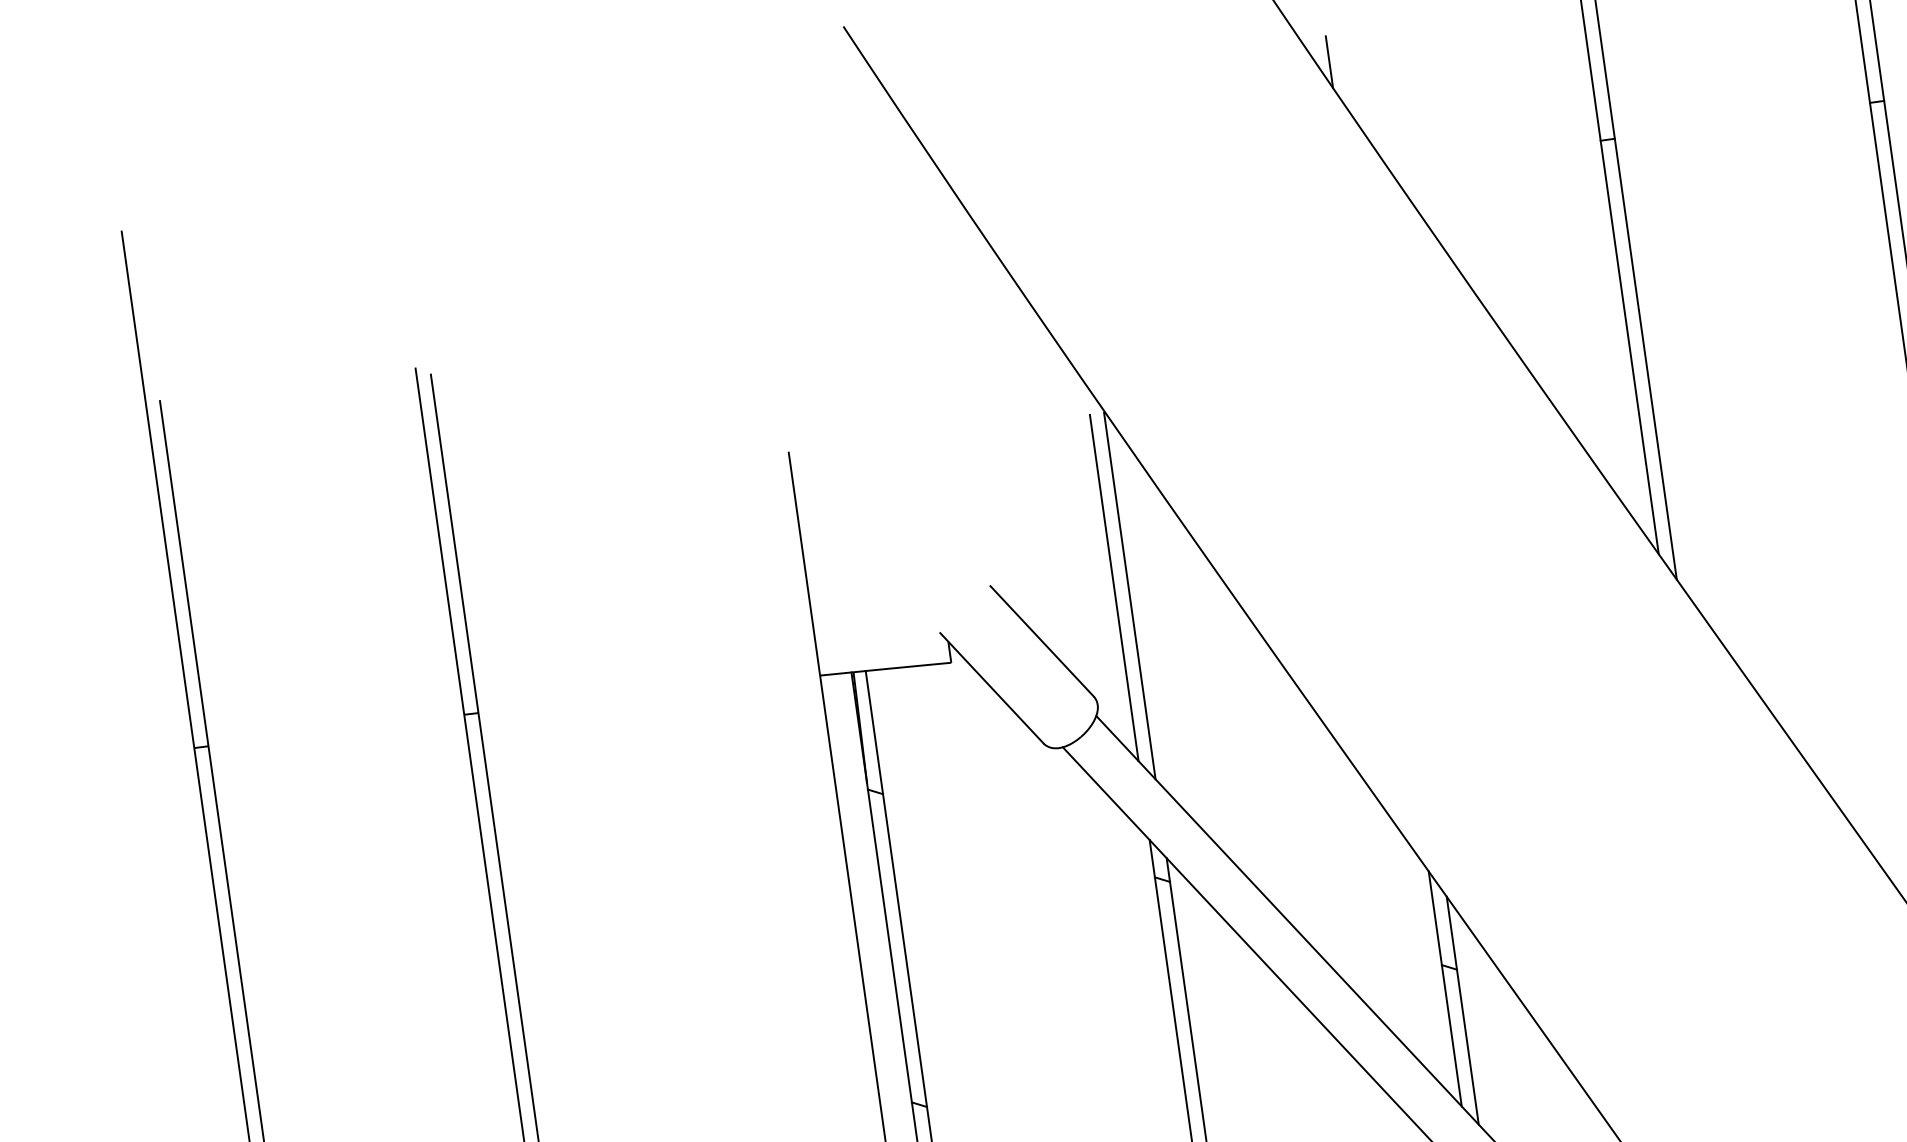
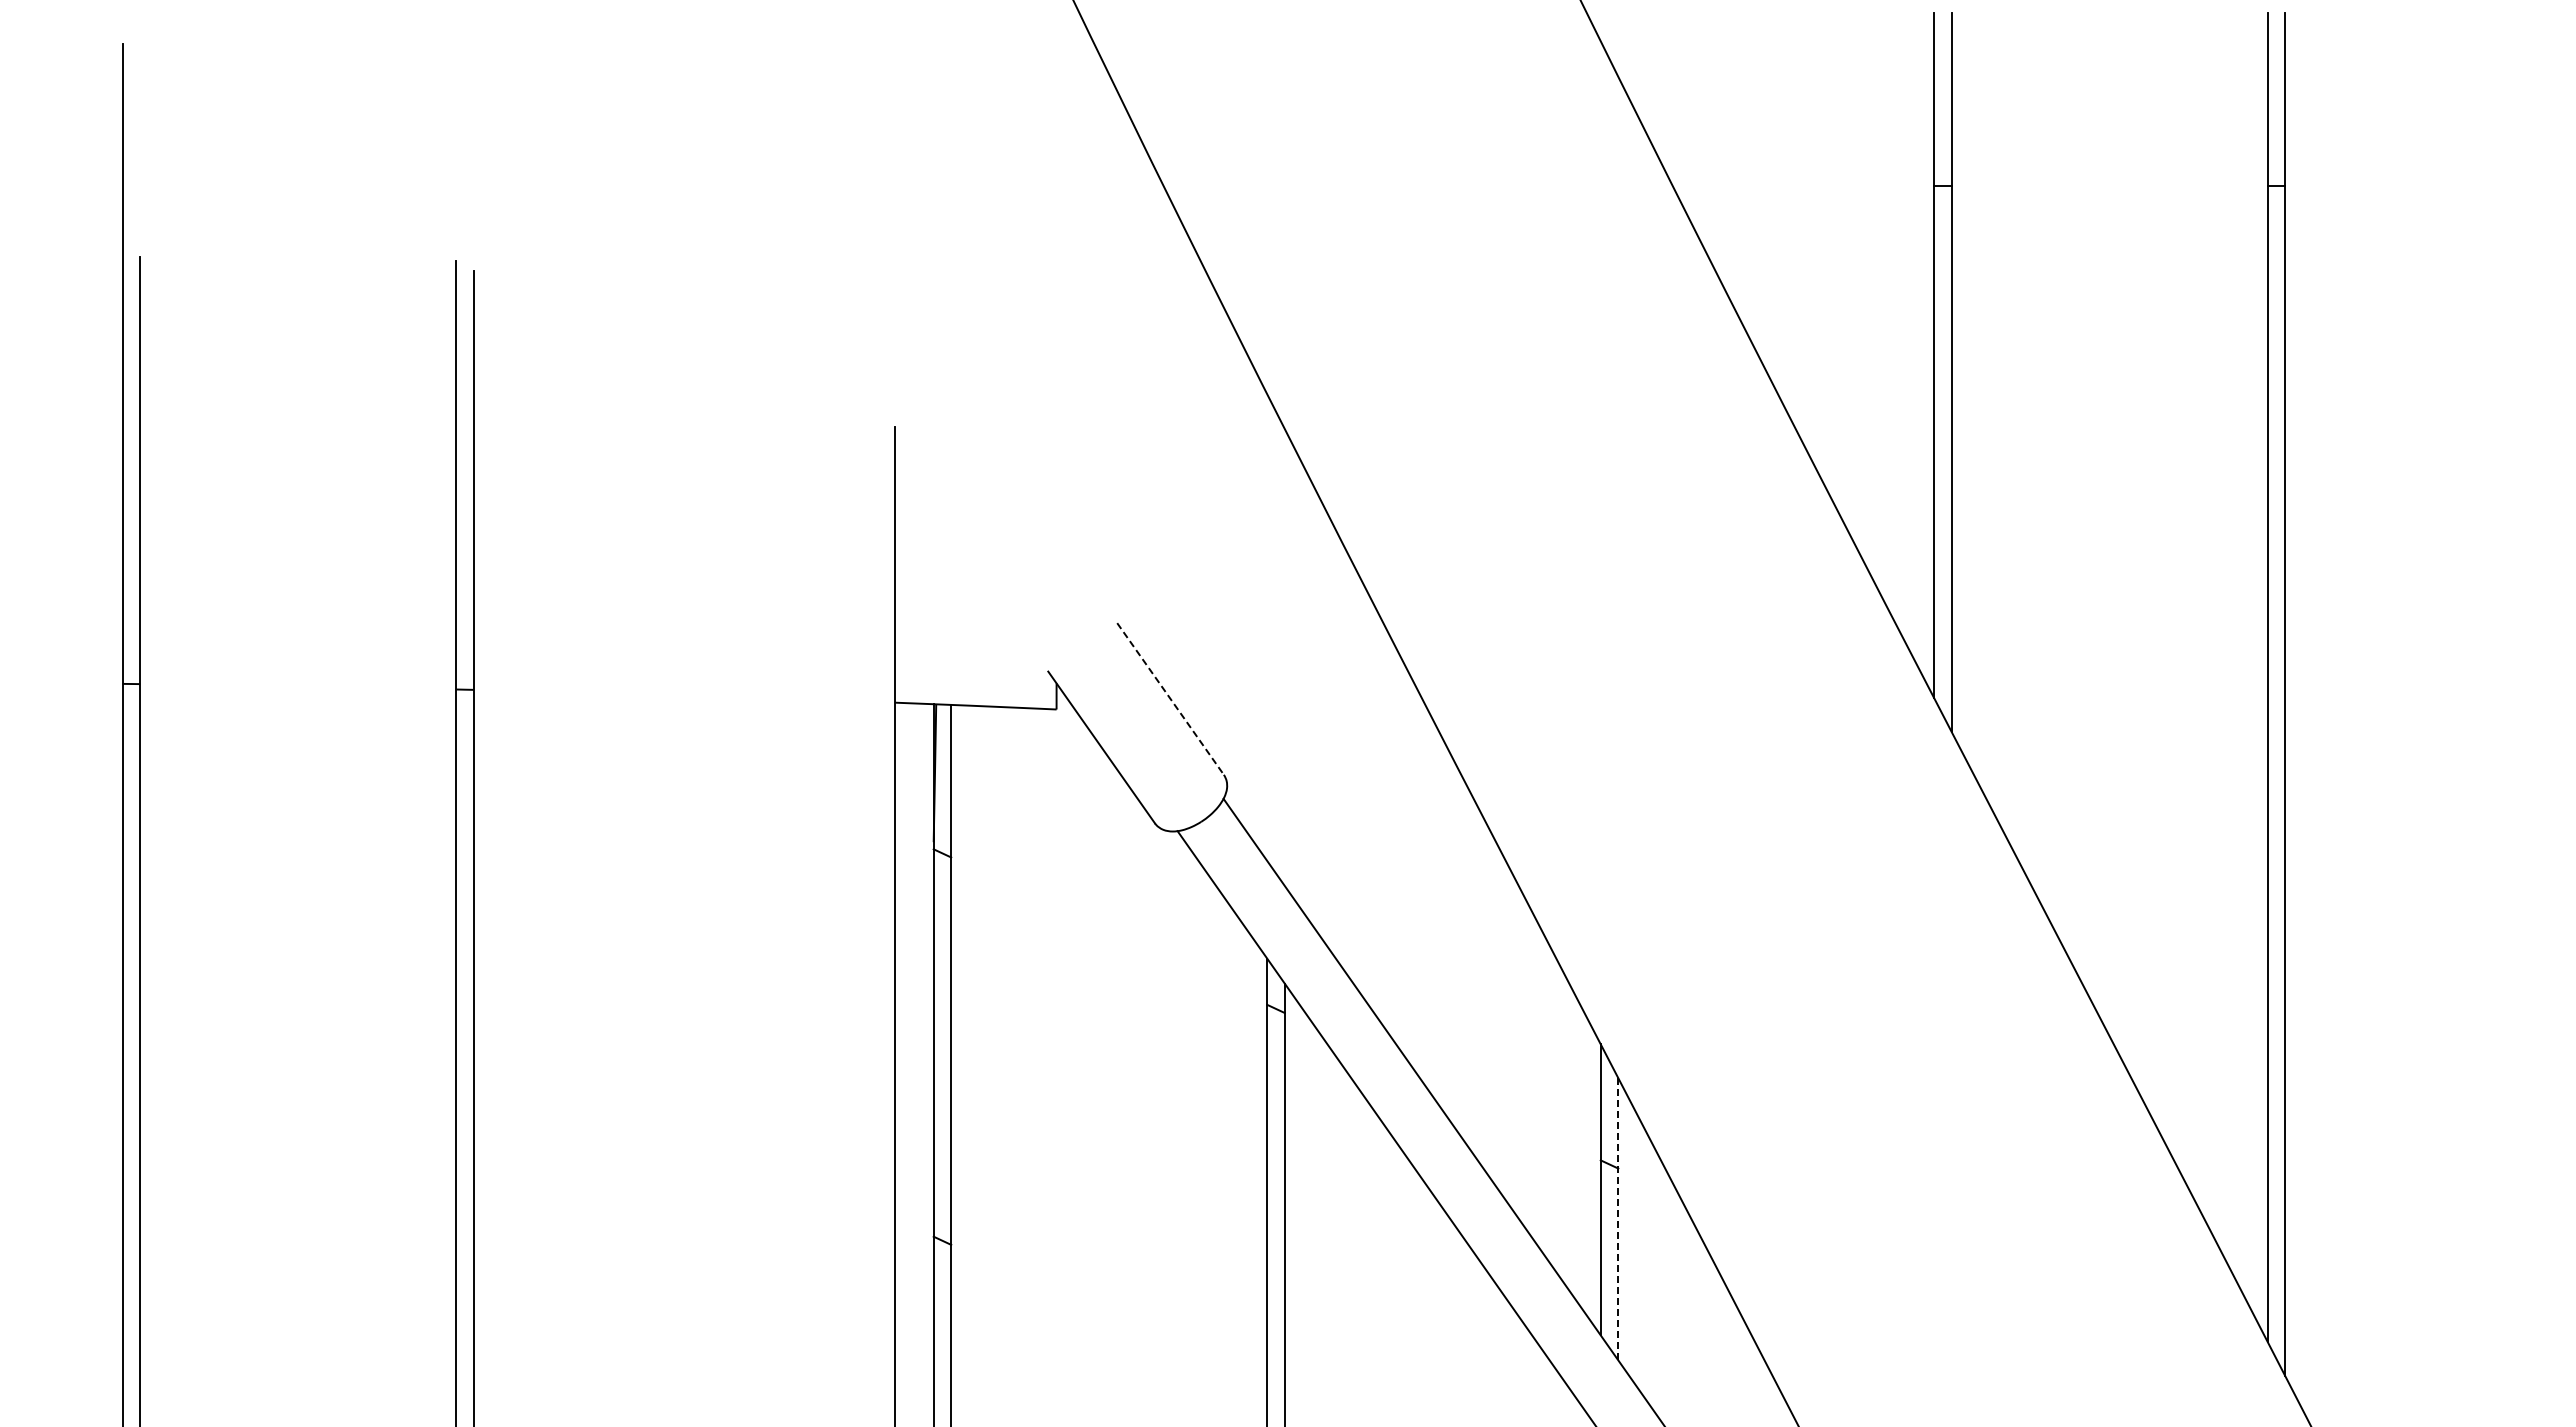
line: (1329, 62) -> (1618, 44), removed
line: (1114, 587) -> (1267, 646), removed
line: (1129, 595) -> (1284, 658), removed
line: (1042, 641) -> (1170, 699), solid -> dashed
line: (1462, 1010) -> (1618, 1218), solid -> dashed

